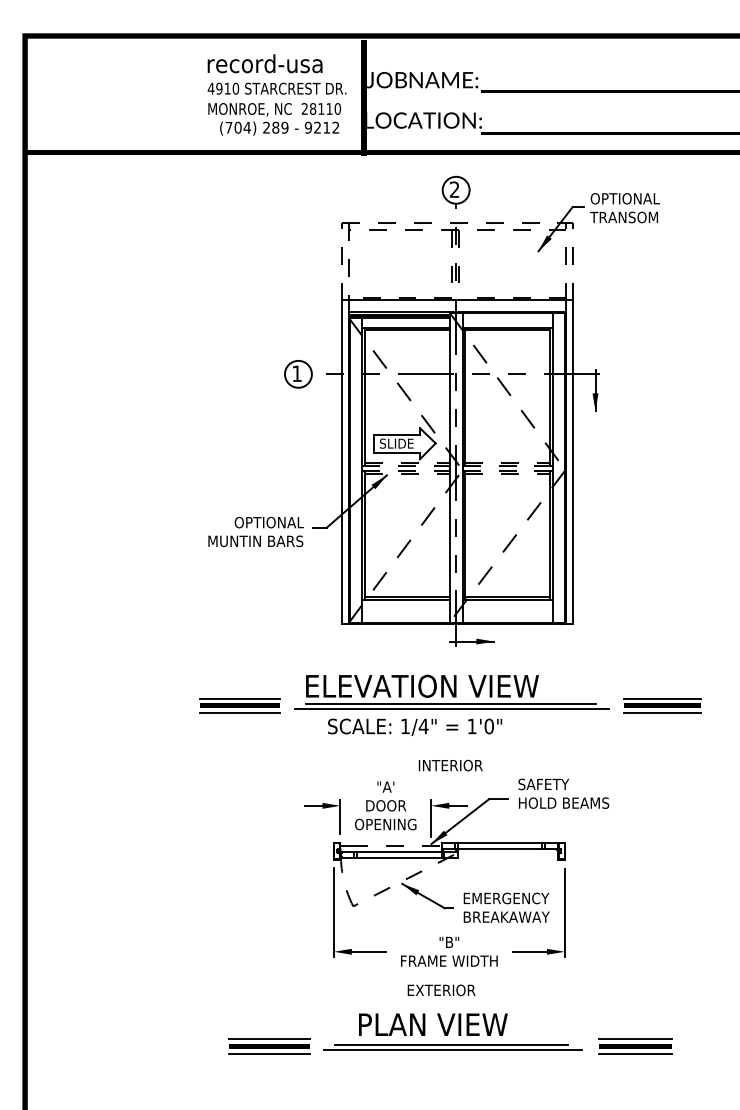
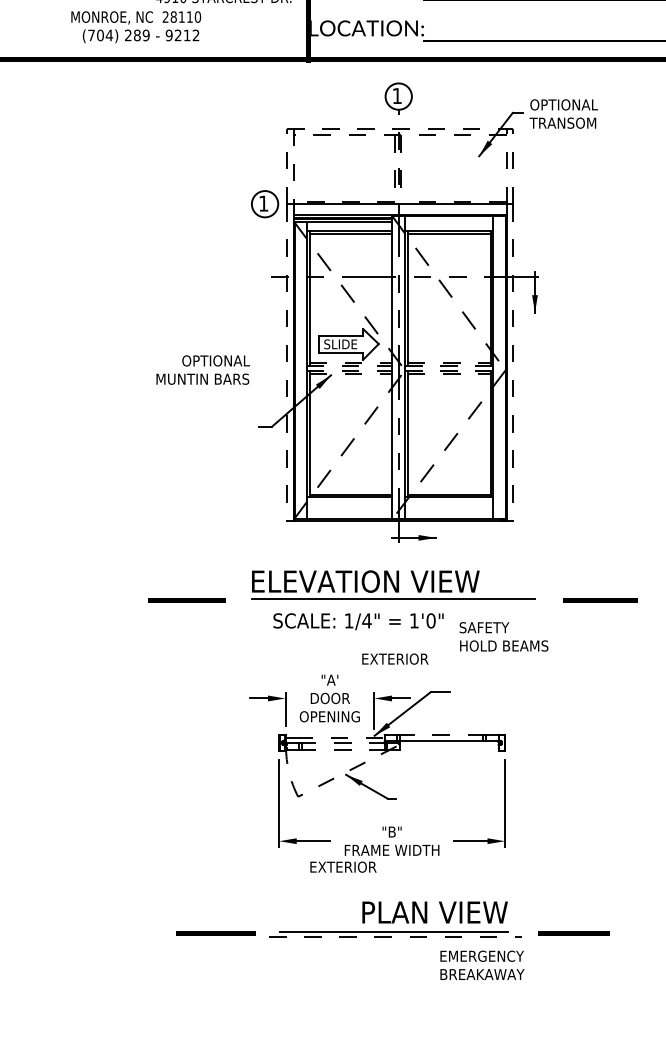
text: (274, 119) -> (136, 27), moved
text: (454, 189) -> (397, 95), 2 -> 1
part: (298, 374) -> (265, 204), moved
line: (342, 462) -> (287, 362), solid -> dashed
line: (573, 462) -> (513, 362), solid -> dashed
text: (255, 531) -> (202, 369), moved
line: (239, 698) -> (186, 593), removed
line: (662, 698) -> (600, 593), removed
line: (452, 709) -> (395, 604), removed
line: (239, 712) -> (186, 607), removed
line: (662, 712) -> (600, 607), removed
text: (453, 765) -> (396, 659), INTERIOR -> EXTERIOR
text: (563, 793) -> (503, 636), moved
line: (500, 843) -> (442, 735), solid -> dashed
line: (399, 851) -> (343, 743), solid -> dashed
line: (399, 858) -> (343, 749), solid -> dashed
text: (506, 907) -> (482, 965), moved
text: (441, 990) -> (343, 867), moved
text: (433, 1024) -> (435, 912), moved
line: (268, 1039) -> (215, 926), removed
line: (635, 1039) -> (574, 926), removed
line: (453, 1049) -> (396, 936), solid -> dashed
line: (268, 1053) -> (215, 940), removed
line: (635, 1053) -> (574, 940), removed

